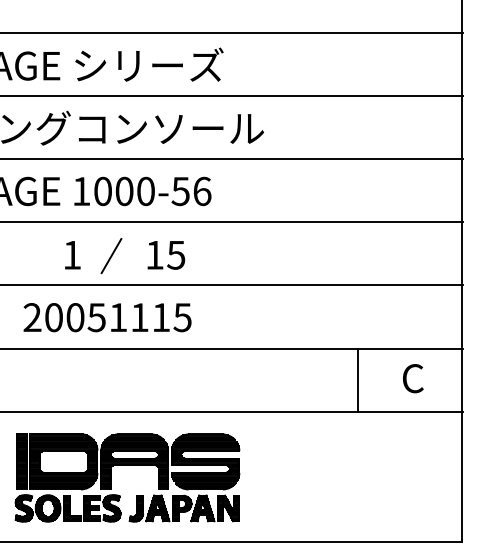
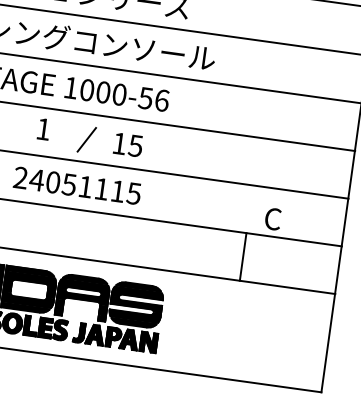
text: (72, 255) -> (43, 129), moved
text: (53, 317) -> (36, 180), 20051115 -> 24051115
text: (413, 378) -> (273, 219), moved
line: (358, 379) -> (243, 256), moved

